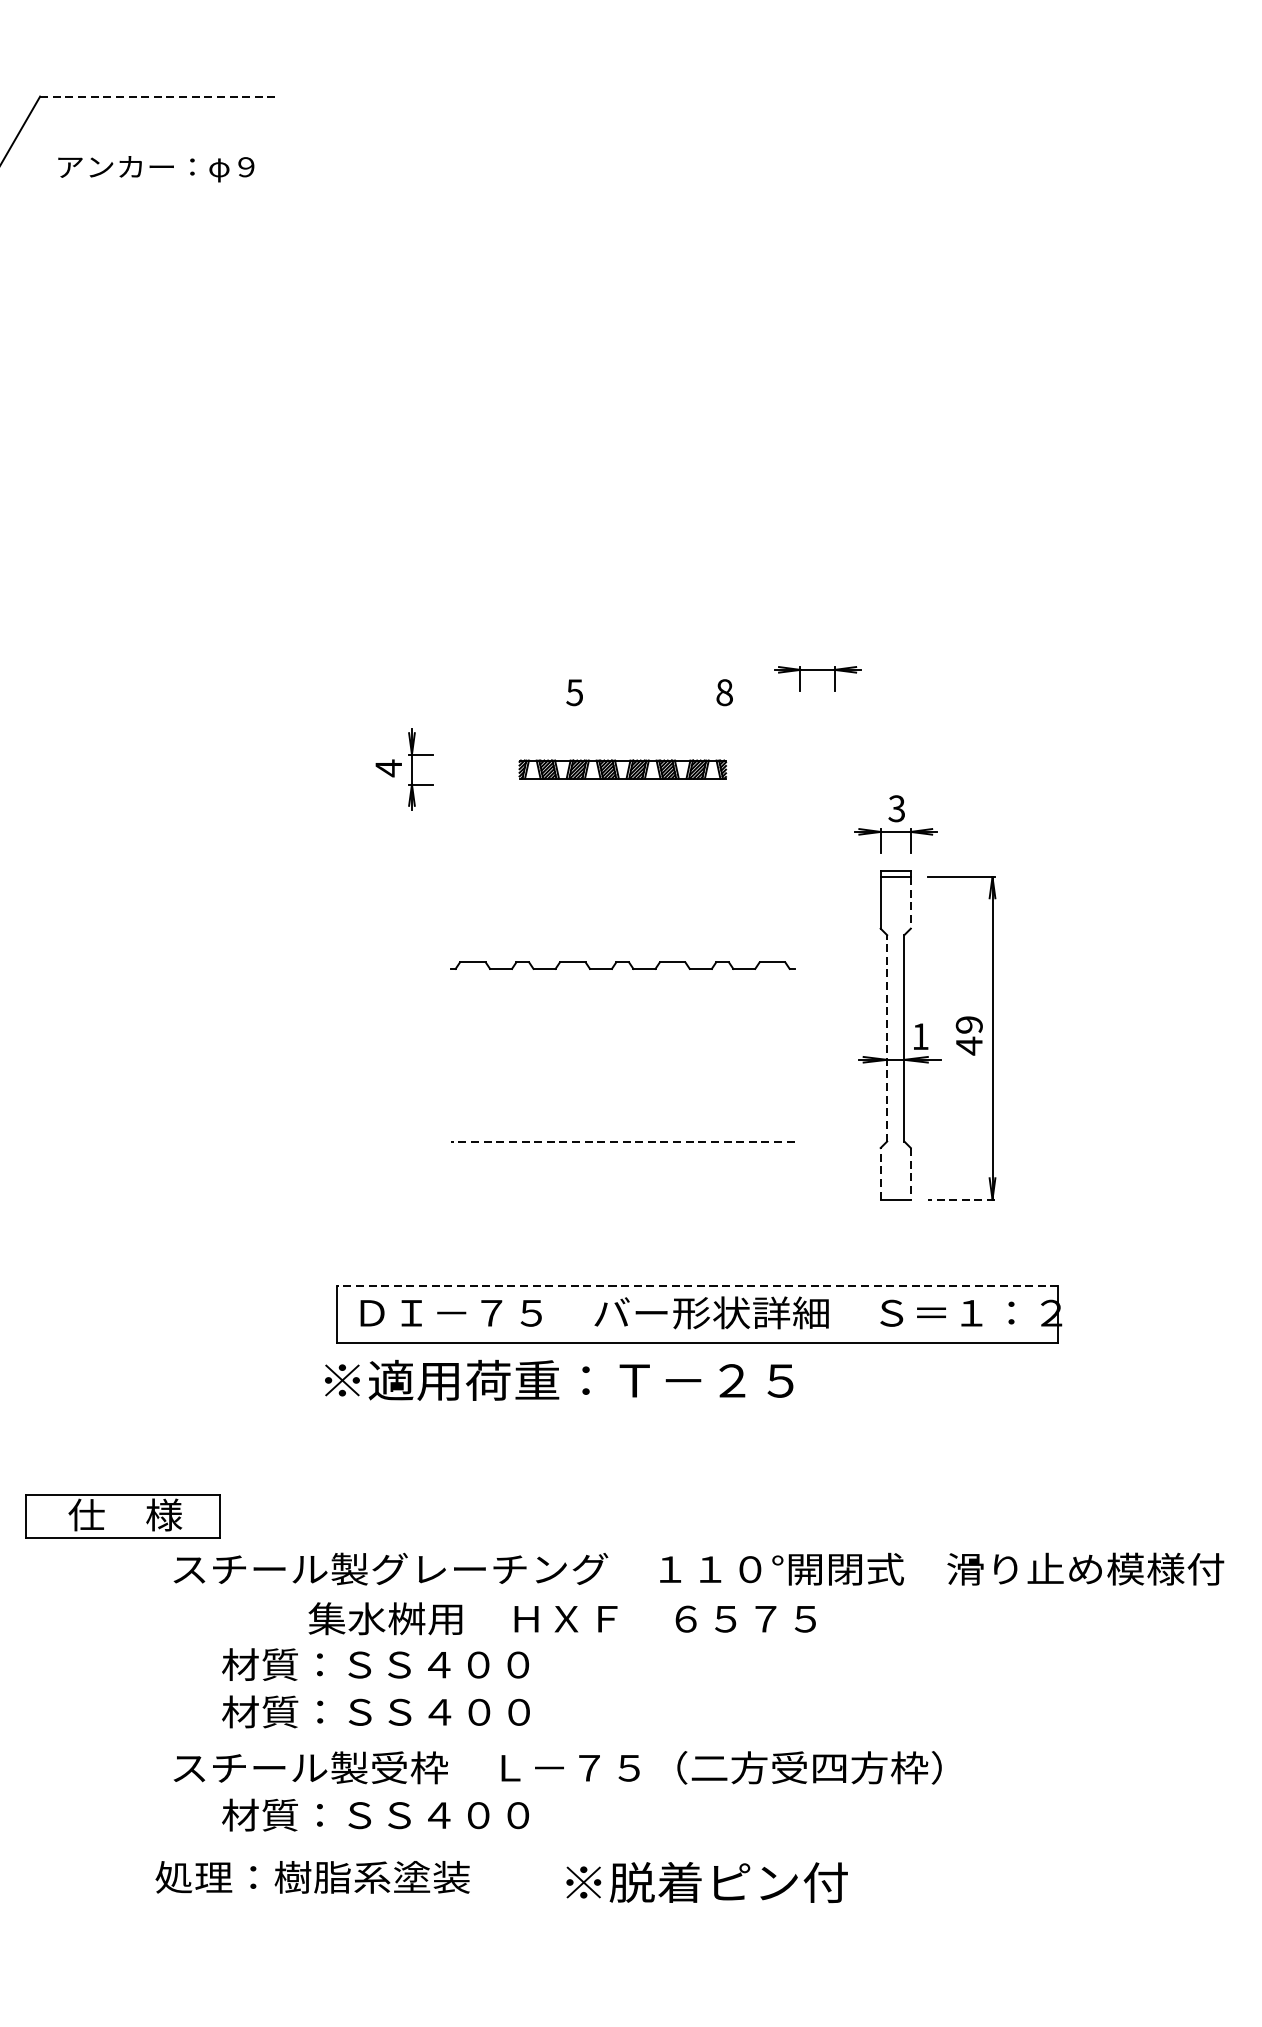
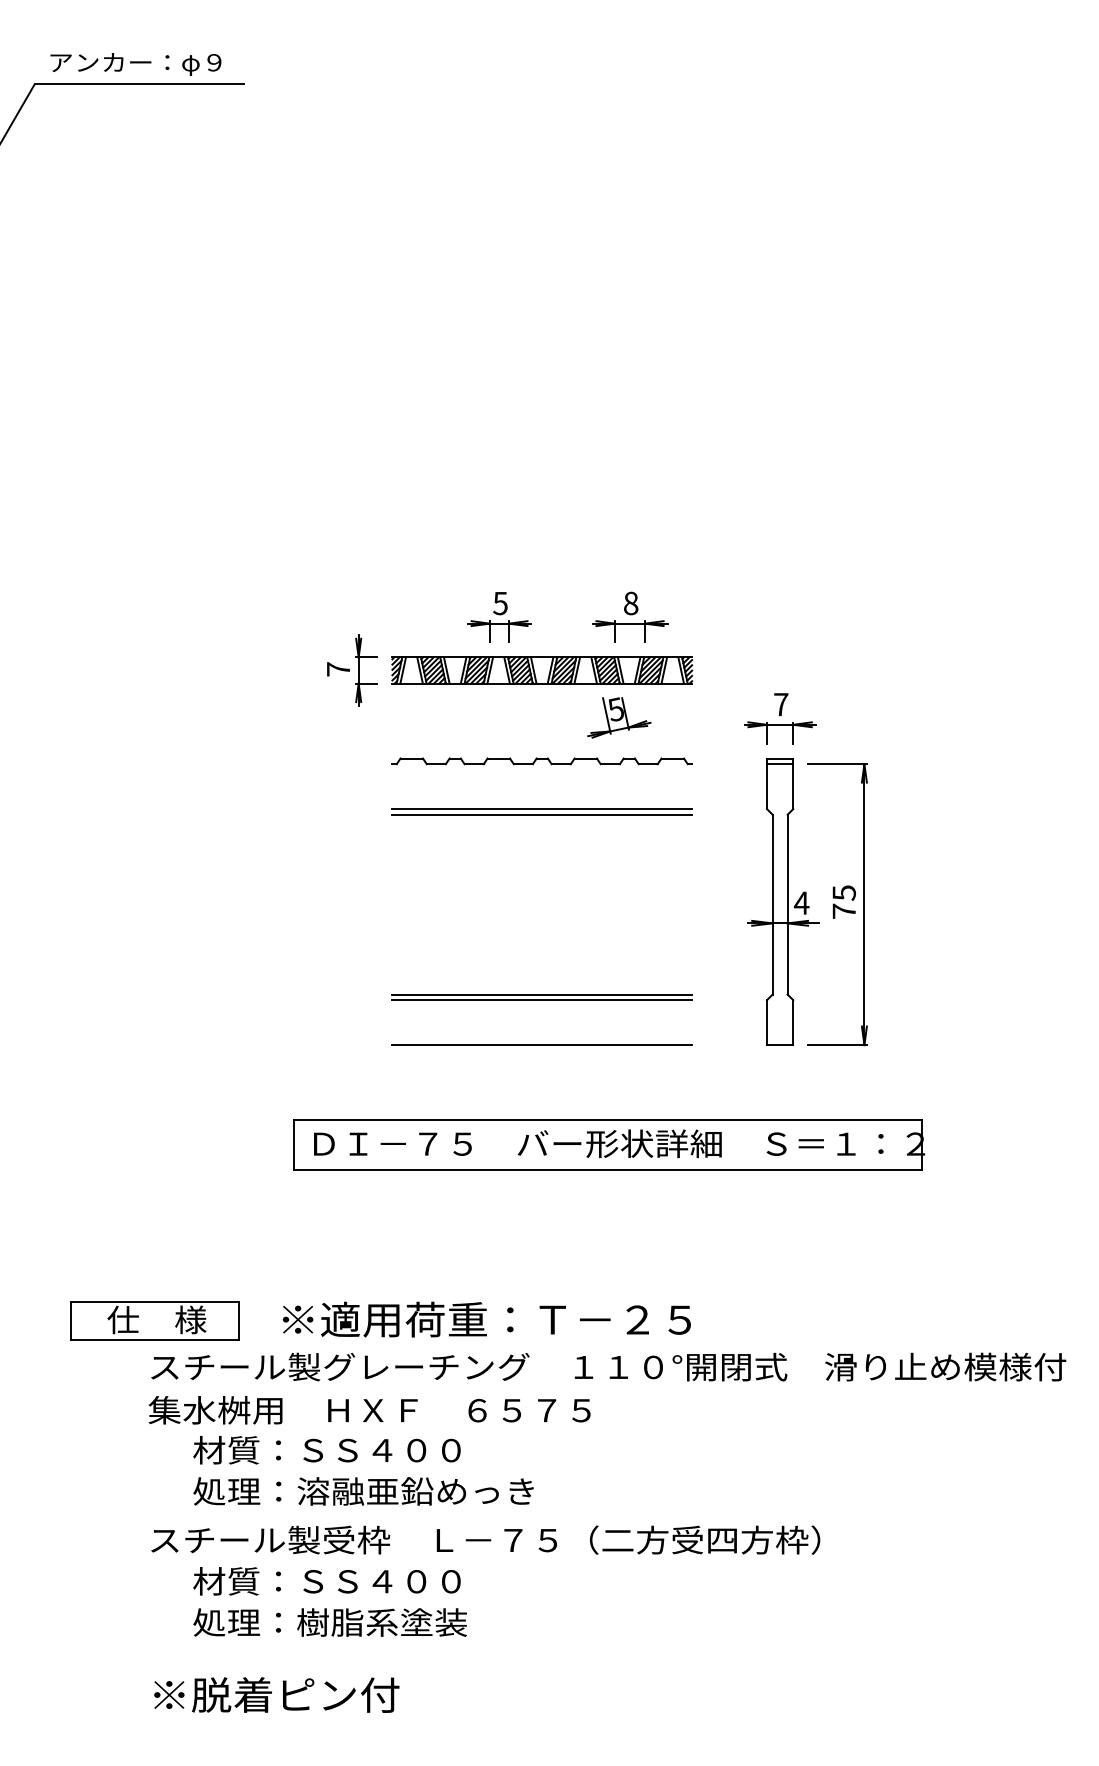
line: (160, 96) -> (139, 84), dashed -> solid
text: (155, 169) -> (135, 64), moved
part: (818, 670) -> (630, 624), moved
part: (573, 716) -> (499, 624), added
text: (388, 768) -> (338, 669), 4 -> 7
part: (622, 769) -> (542, 670), size x1.67
text: (896, 808) -> (780, 704), 3 -> 7
part: (711, 823) -> (619, 717), added
line: (911, 903) -> (793, 787), dashed -> solid
line: (622, 929) -> (542, 809), added
line: (622, 934) -> (542, 814), added
part: (621, 965) -> (541, 761), moved
text: (920, 1035) -> (801, 902), 1 -> 4
text: (968, 1035) -> (843, 902), 49 -> 75
line: (886, 1038) -> (772, 904), dashed -> solid
line: (622, 1141) -> (542, 994), dashed -> solid
line: (622, 1148) -> (542, 1000), added
line: (881, 1173) -> (767, 1022), dashed -> solid
line: (911, 1174) -> (793, 1023), dashed -> solid
line: (622, 1200) -> (542, 1045), added
line: (960, 1200) -> (836, 1045), dashed -> solid
line: (697, 1286) -> (607, 1120), dashed -> solid
text: (558, 1380) -> (486, 1319), moved
part: (122, 1515) -> (154, 1320), moved
text: (562, 1619) -> (369, 1410), moved
text: (417, 1711) -> (363, 1491), 材質：ＳＳ４００ -> 処理：溶融亜鉛めっき
text: (311, 1877) -> (329, 1622), moved
text: (706, 1881) -> (276, 1694), moved

